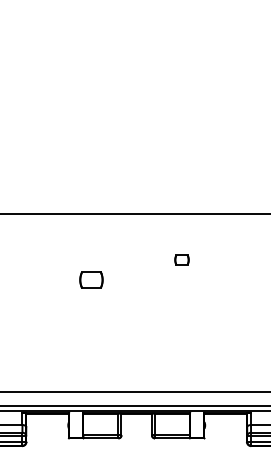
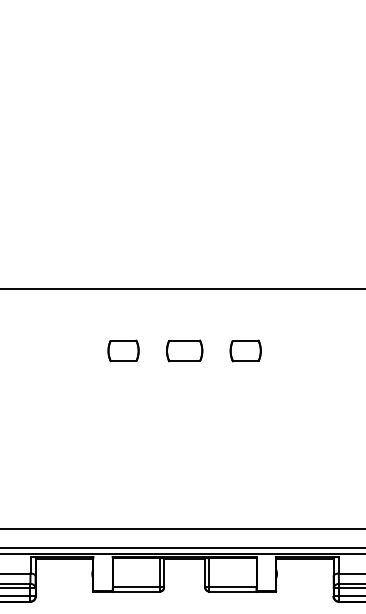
part: (136, 259) -> (184, 350), added
part: (181, 259) -> (245, 350), size x1.67
part: (91, 279) -> (123, 350), moved

